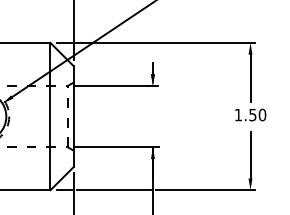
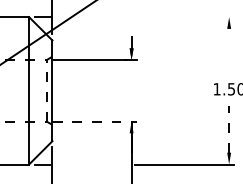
line: (165, 42) -> (144, 16), removed
line: (250, 77) -> (229, 51), removed
line: (116, 147) -> (95, 121), solid -> dashed
line: (250, 154) -> (229, 128), solid -> dashed
line: (113, 190) -> (92, 164), removed

